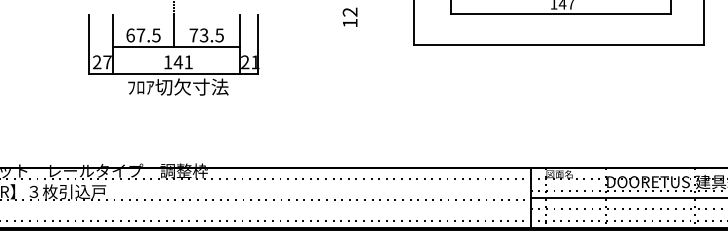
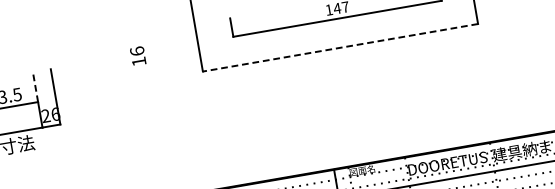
text: (349, 11) -> (136, 50), 12 -> 16
line: (239, 31) -> (35, 87), solid -> dashed
line: (558, 44) -> (340, 47), solid -> dashed
text: (255, 62) -> (55, 114), 21 -> 26

